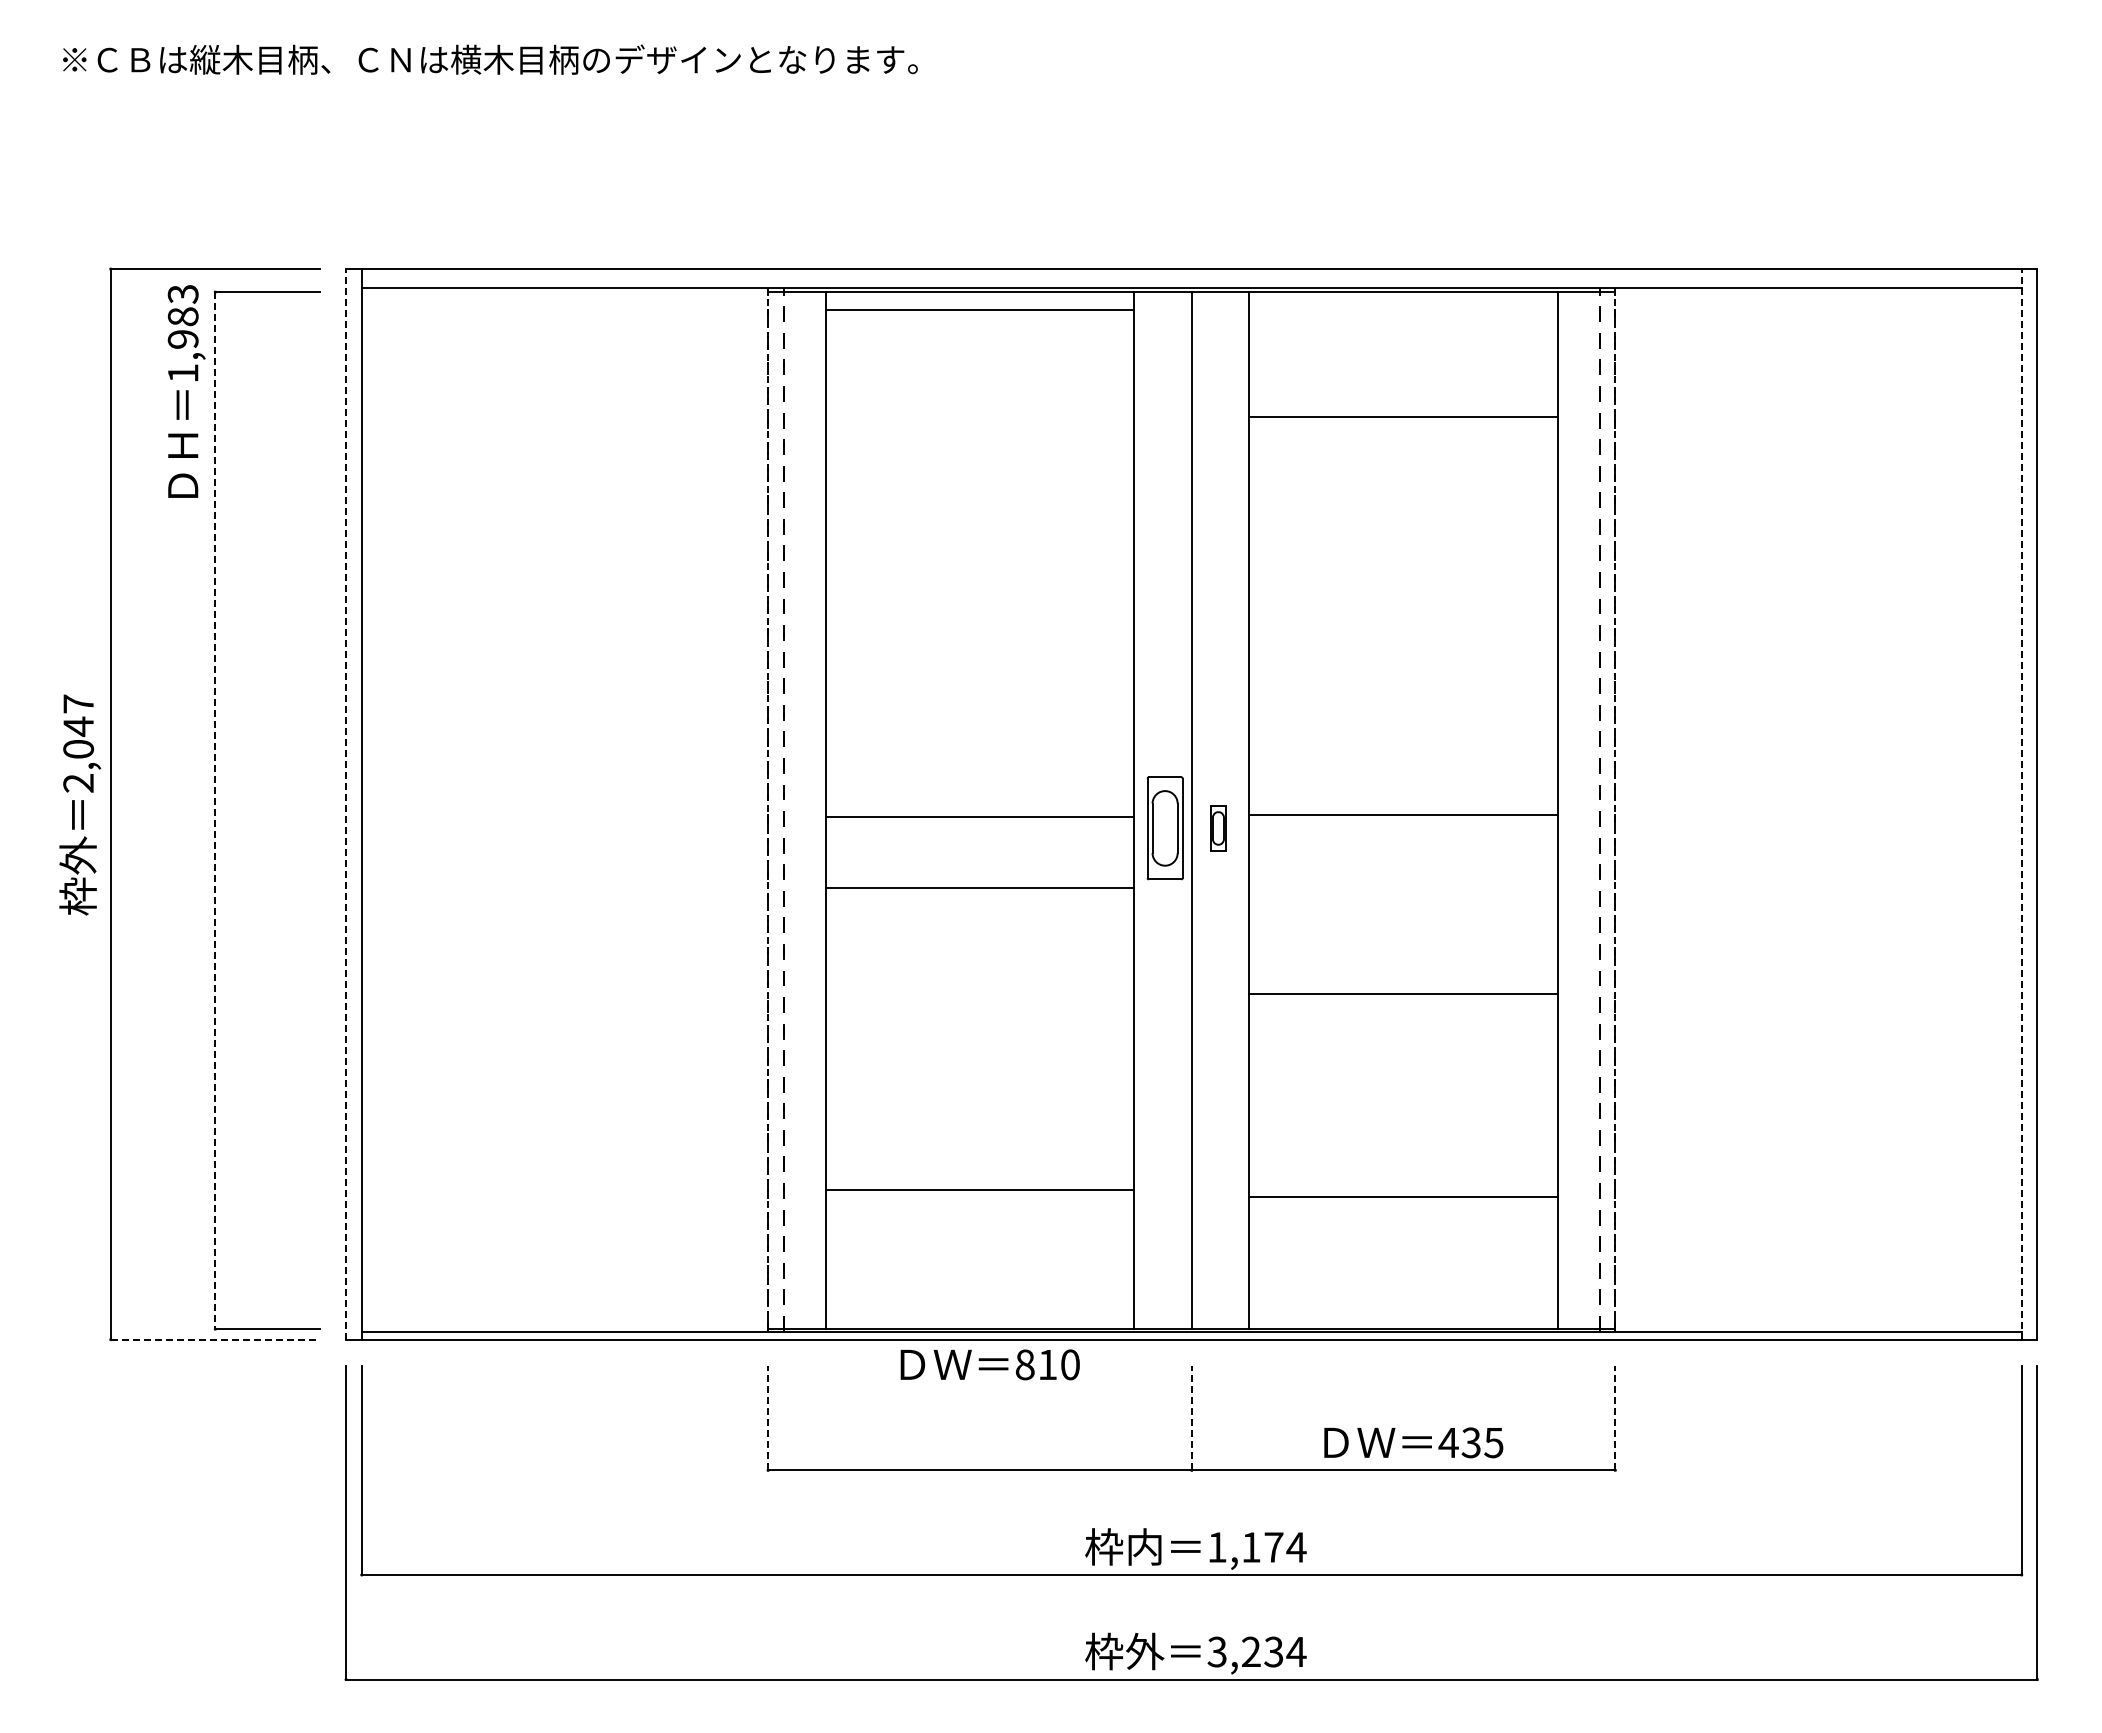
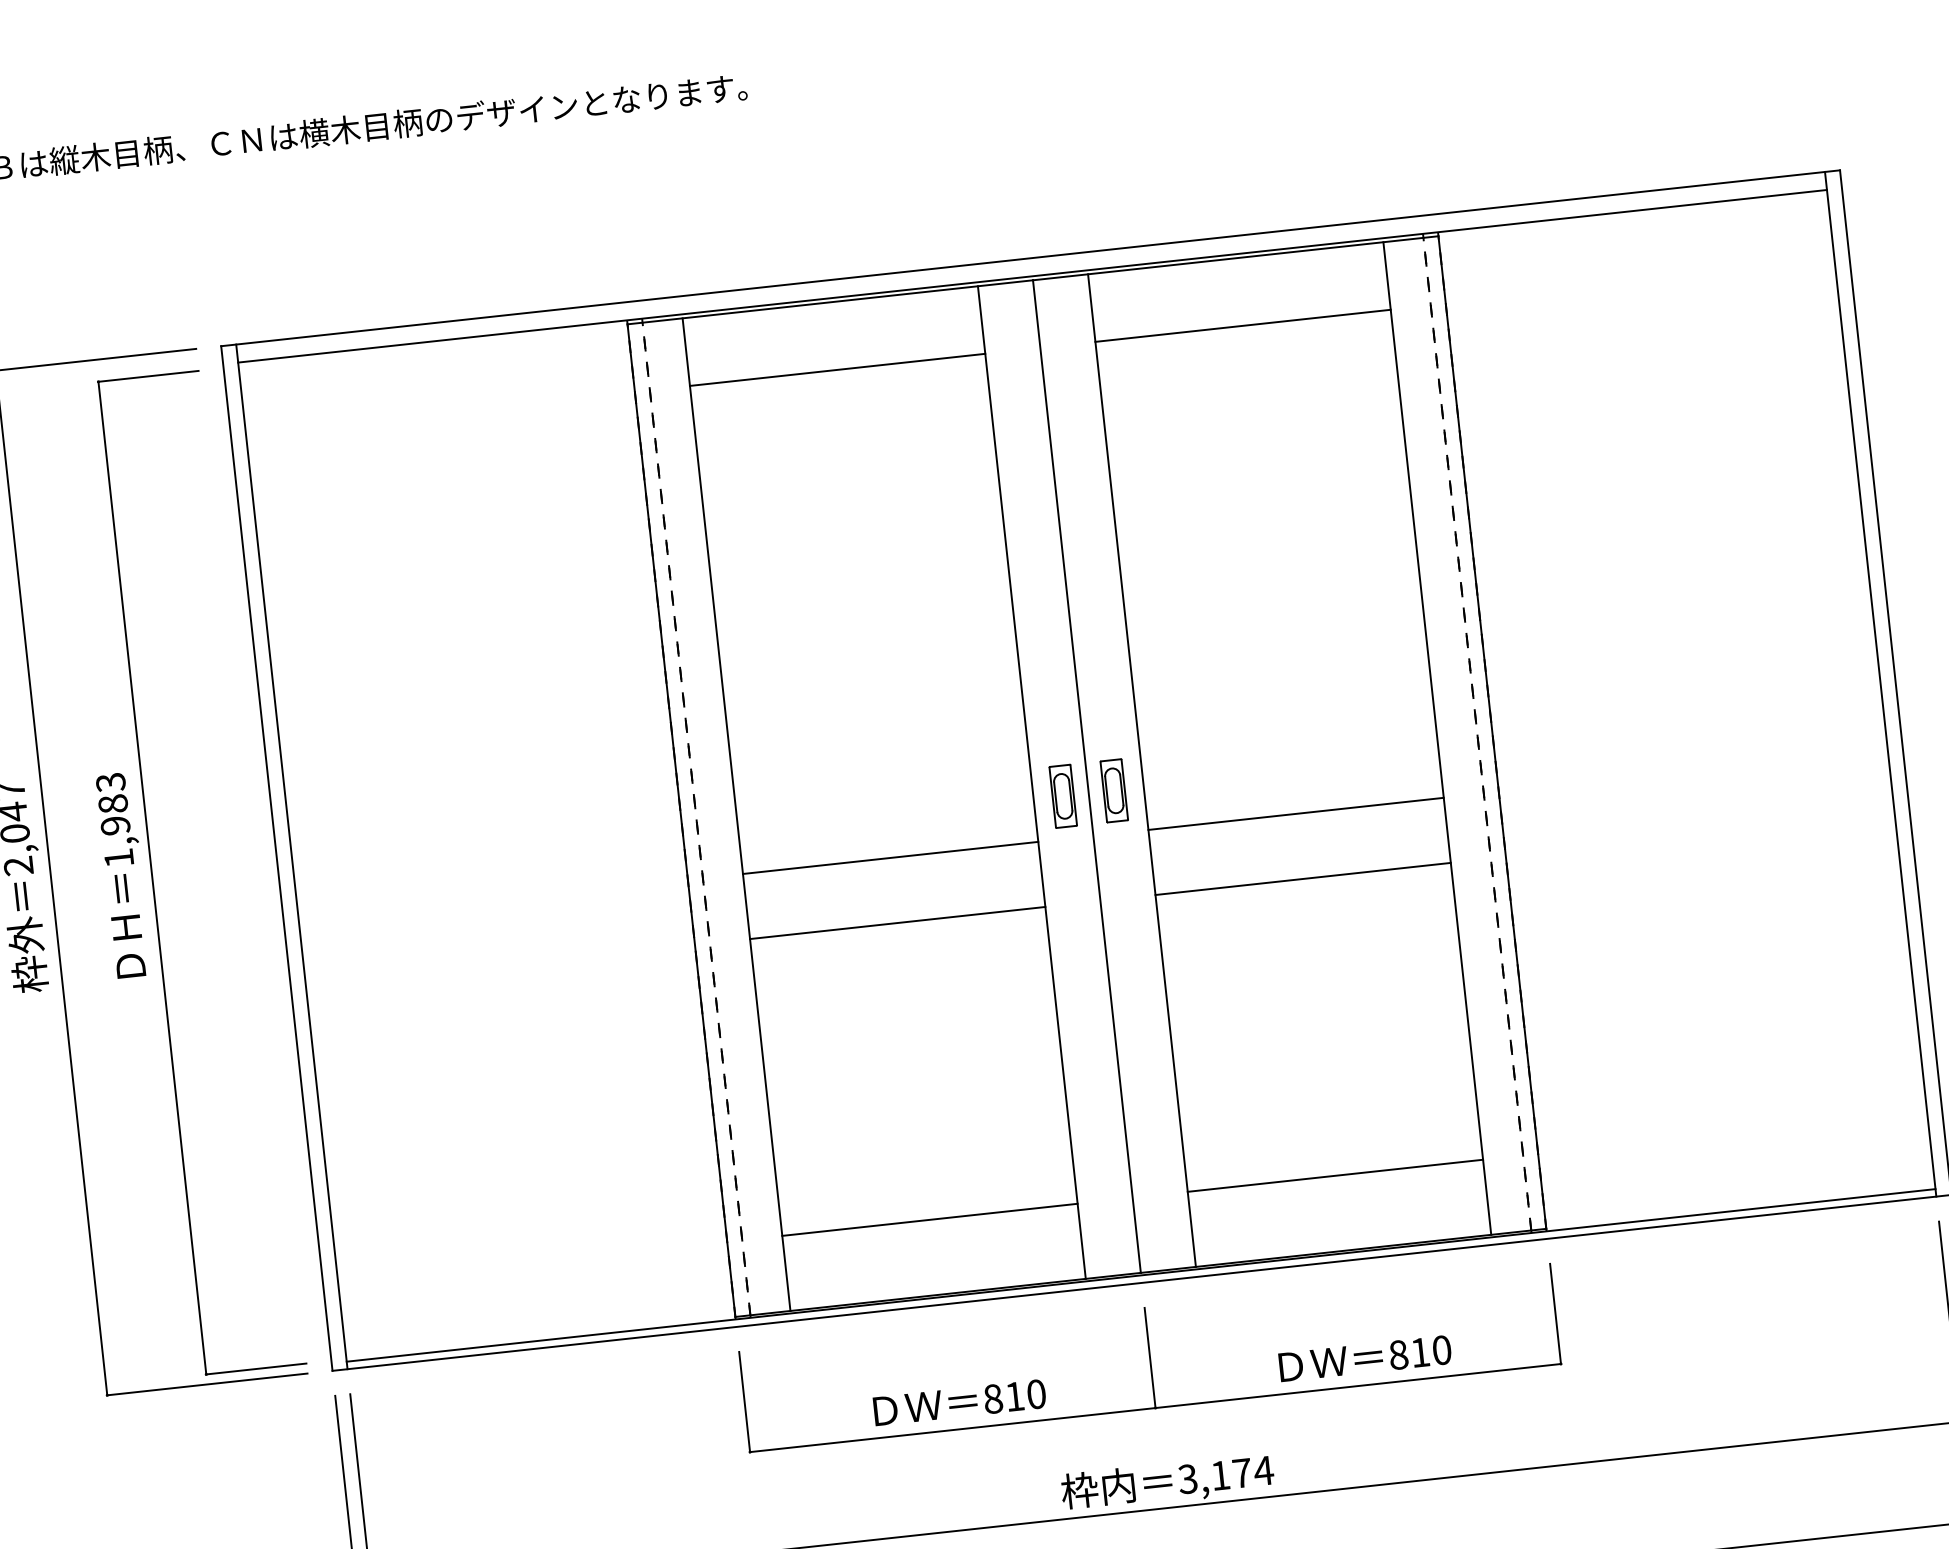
line: (979, 309) -> (837, 369), moved
text: (186, 391) -> (124, 875), moved
line: (1403, 416) -> (1243, 325), moved
line: (346, 803) -> (277, 857), dashed -> solid
line: (2021, 803) -> (1880, 683), dashed -> solid
line: (215, 810) -> (152, 877), dashed -> solid
line: (768, 810) -> (681, 820), dashed -> solid
line: (1615, 810) -> (1492, 732), dashed -> solid
line: (1403, 814) -> (1296, 813), moved
line: (979, 816) -> (890, 857), moved
part: (1164, 828) -> (1062, 796), size x0.62
part: (1218, 828) -> (1114, 790), size x1.43
line: (979, 887) -> (897, 922), moved
line: (1403, 993) -> (1303, 878), moved
line: (979, 1189) -> (929, 1219), moved
line: (1403, 1196) -> (1335, 1175), moved
line: (215, 1339) -> (207, 1384), dashed -> solid
text: (989, 1364) -> (959, 1402), moved
line: (768, 1417) -> (744, 1401), dashed -> solid
line: (1191, 1417) -> (1149, 1357), dashed -> solid
line: (1615, 1417) -> (1555, 1313), dashed -> solid
text: (1470, 1442) -> (1419, 1352), 435 -> 810
text: (1216, 1547) -> (1187, 1479), 1,174 -> 3,174

